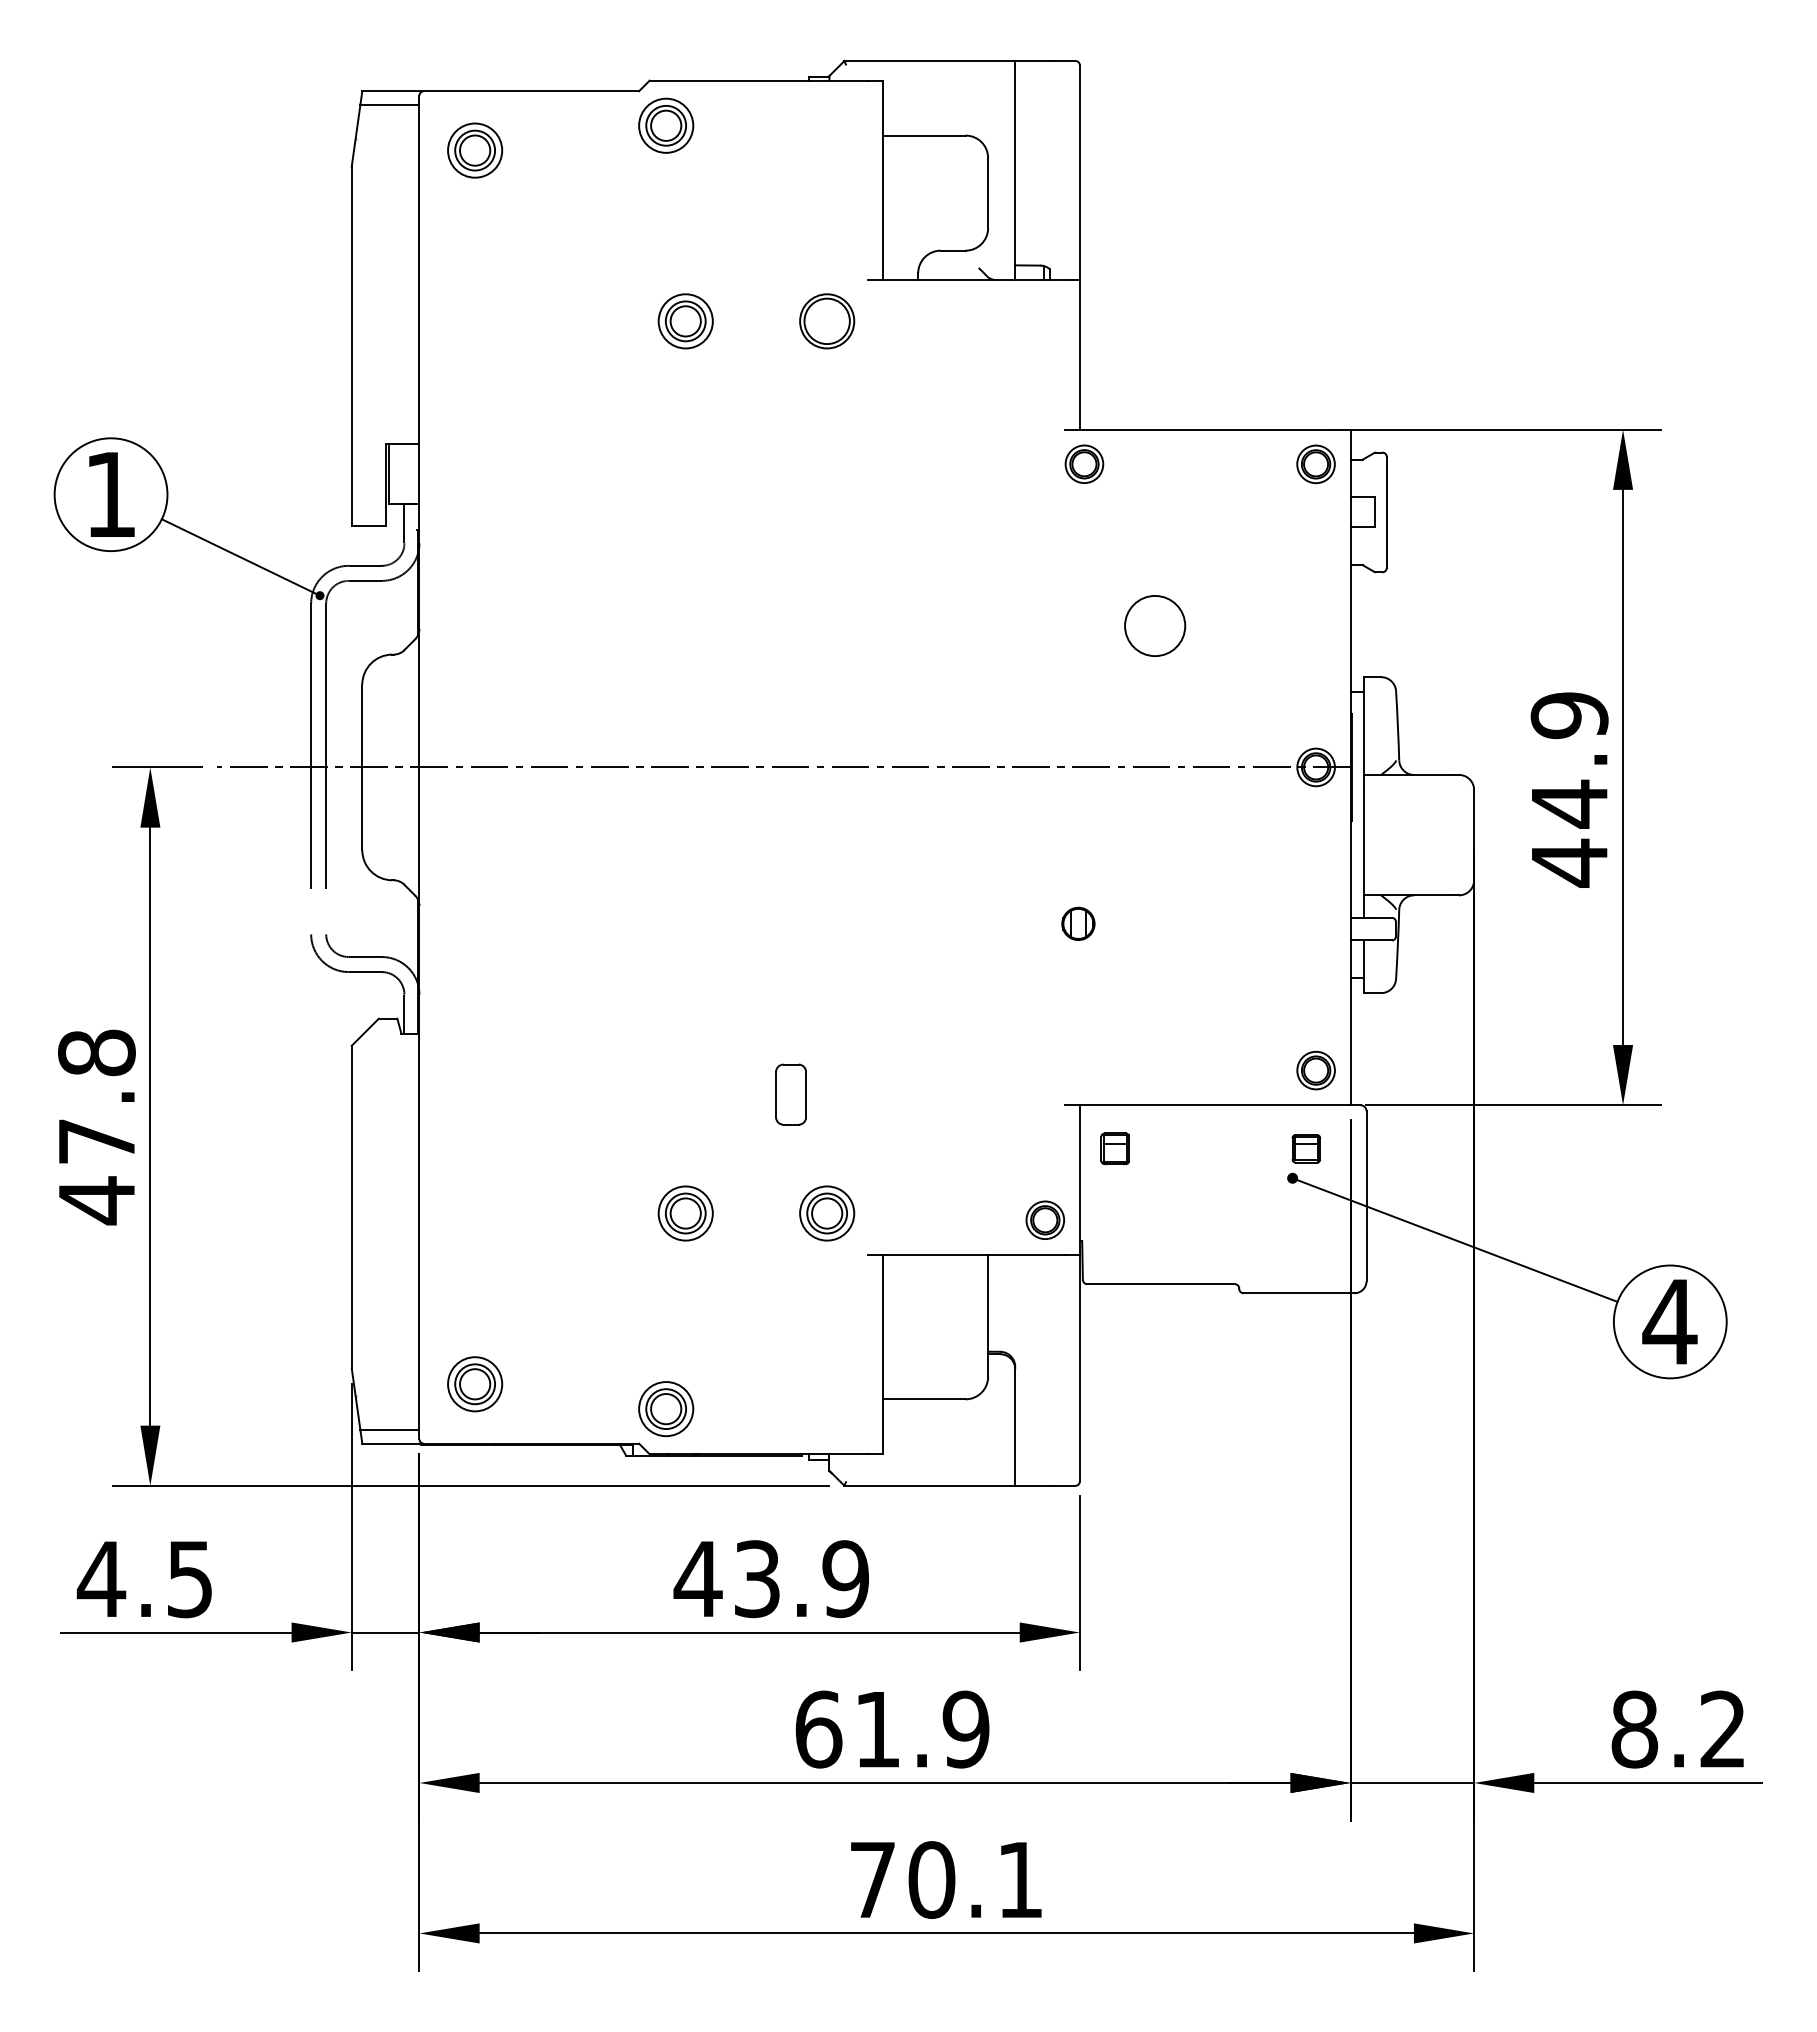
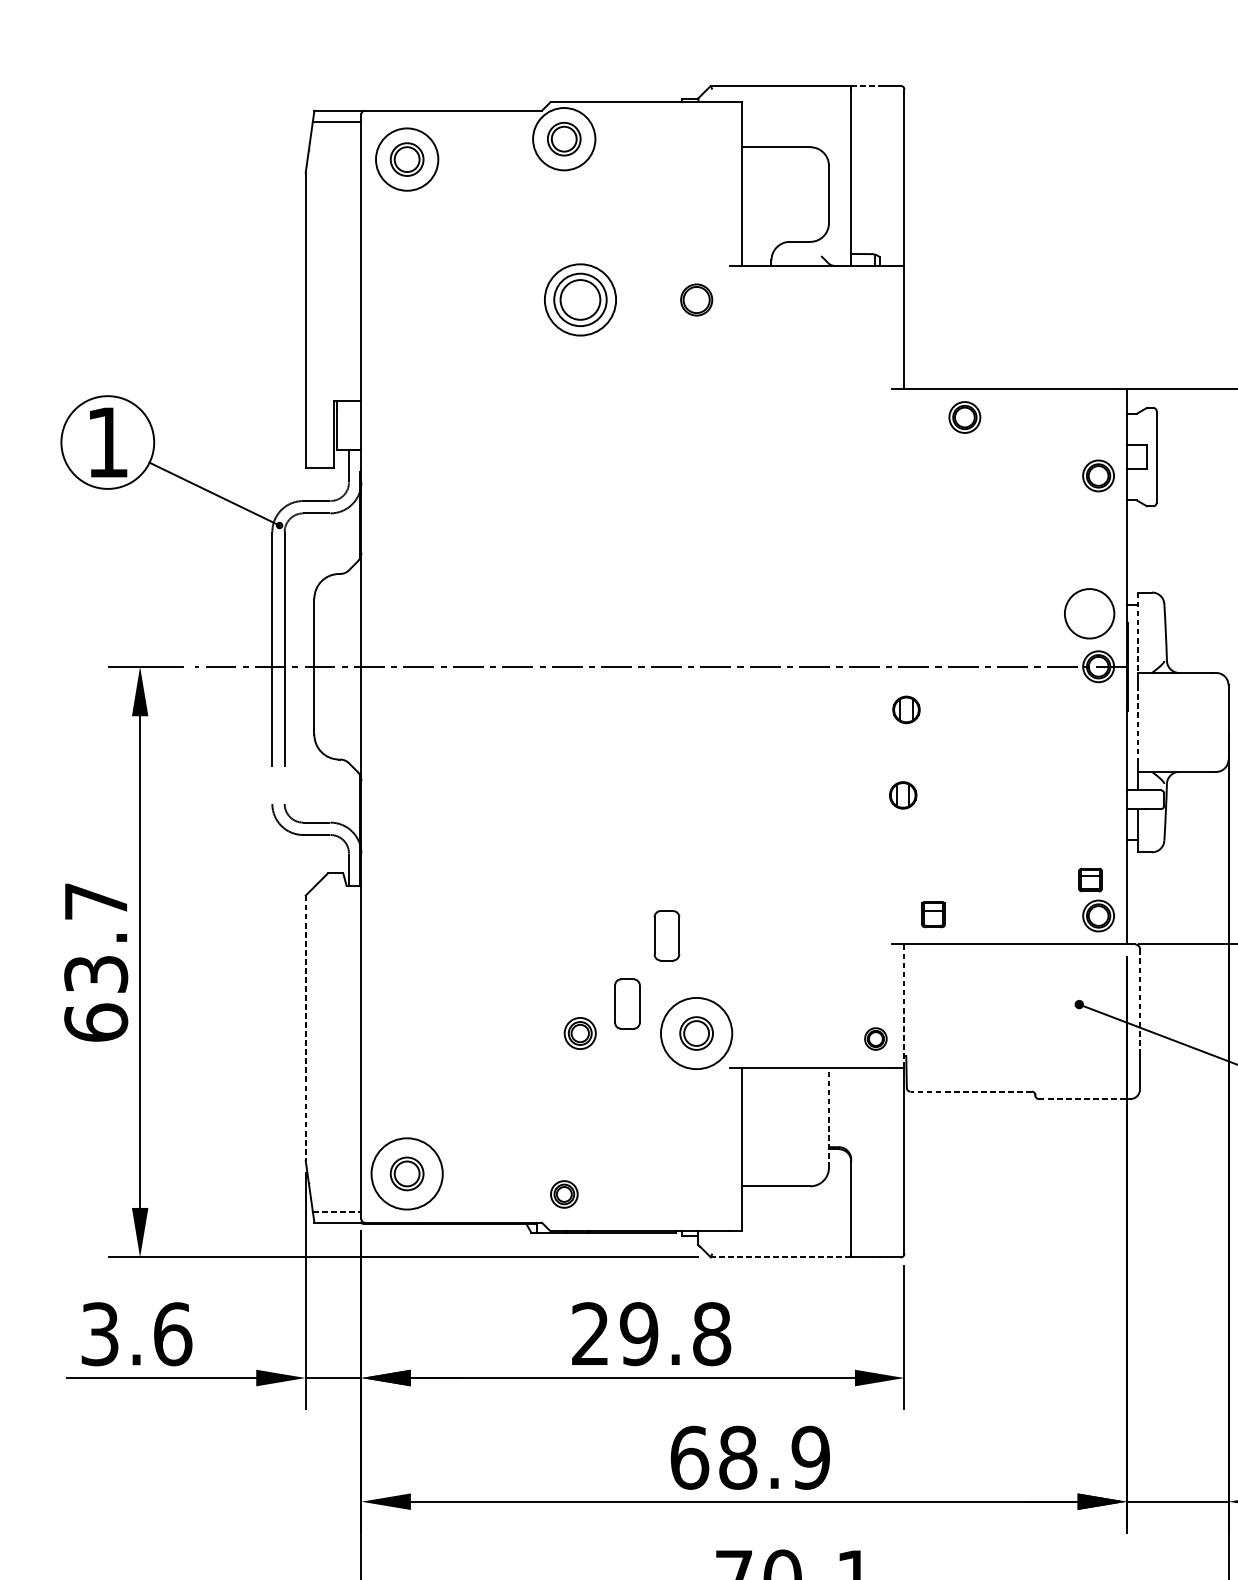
line: (1033, 60) -> (866, 85), solid -> dashed
circle: (666, 125) -> (564, 138), size x1.4
circle: (475, 150) -> (407, 159), size x1.4
part: (685, 321) -> (580, 300), size x1.6
part: (827, 321) -> (696, 300), size x0.7
part: (1084, 463) -> (964, 416), moved
part: (1315, 464) -> (1098, 476), moved
circle: (1155, 625) -> (1089, 613), moved
line: (1364, 726) -> (1138, 633), solid -> dashed
part: (1082, 819) -> (906, 709), added
line: (1364, 835) -> (1138, 722), solid -> dashed
text: (96, 1127) -> (95, 962), 47.8 -> 63.7
part: (1114, 1148) -> (932, 914), moved
part: (1305, 1148) -> (1089, 879), moved
line: (1366, 1172) -> (1140, 999), solid -> dashed
part: (742, 1177) -> (626, 1003), added
line: (1079, 1180) -> (904, 1006), solid -> dashed
line: (351, 1207) -> (305, 1028), solid -> dashed
part: (685, 1213) -> (580, 1033), size x0.7
circle: (827, 1213) -> (696, 1033), size x1.6
part: (1044, 1219) -> (875, 1038), size x0.7
line: (1161, 1284) -> (971, 1091), solid -> dashed
line: (1296, 1293) -> (1082, 1099), solid -> dashed
line: (988, 1315) -> (829, 1117), solid -> dashed
circle: (475, 1384) -> (407, 1174), size x1.6
part: (666, 1409) -> (564, 1194), size x0.6
line: (389, 1430) -> (336, 1211), solid -> dashed
line: (929, 1485) -> (780, 1257), solid -> dashed
text: (145, 1579) -> (136, 1334), 4.5 -> 3.6
text: (771, 1579) -> (650, 1334), 43.9 -> 29.8
text: (877, 1729) -> (737, 1457), 61.9 -> 68.9

